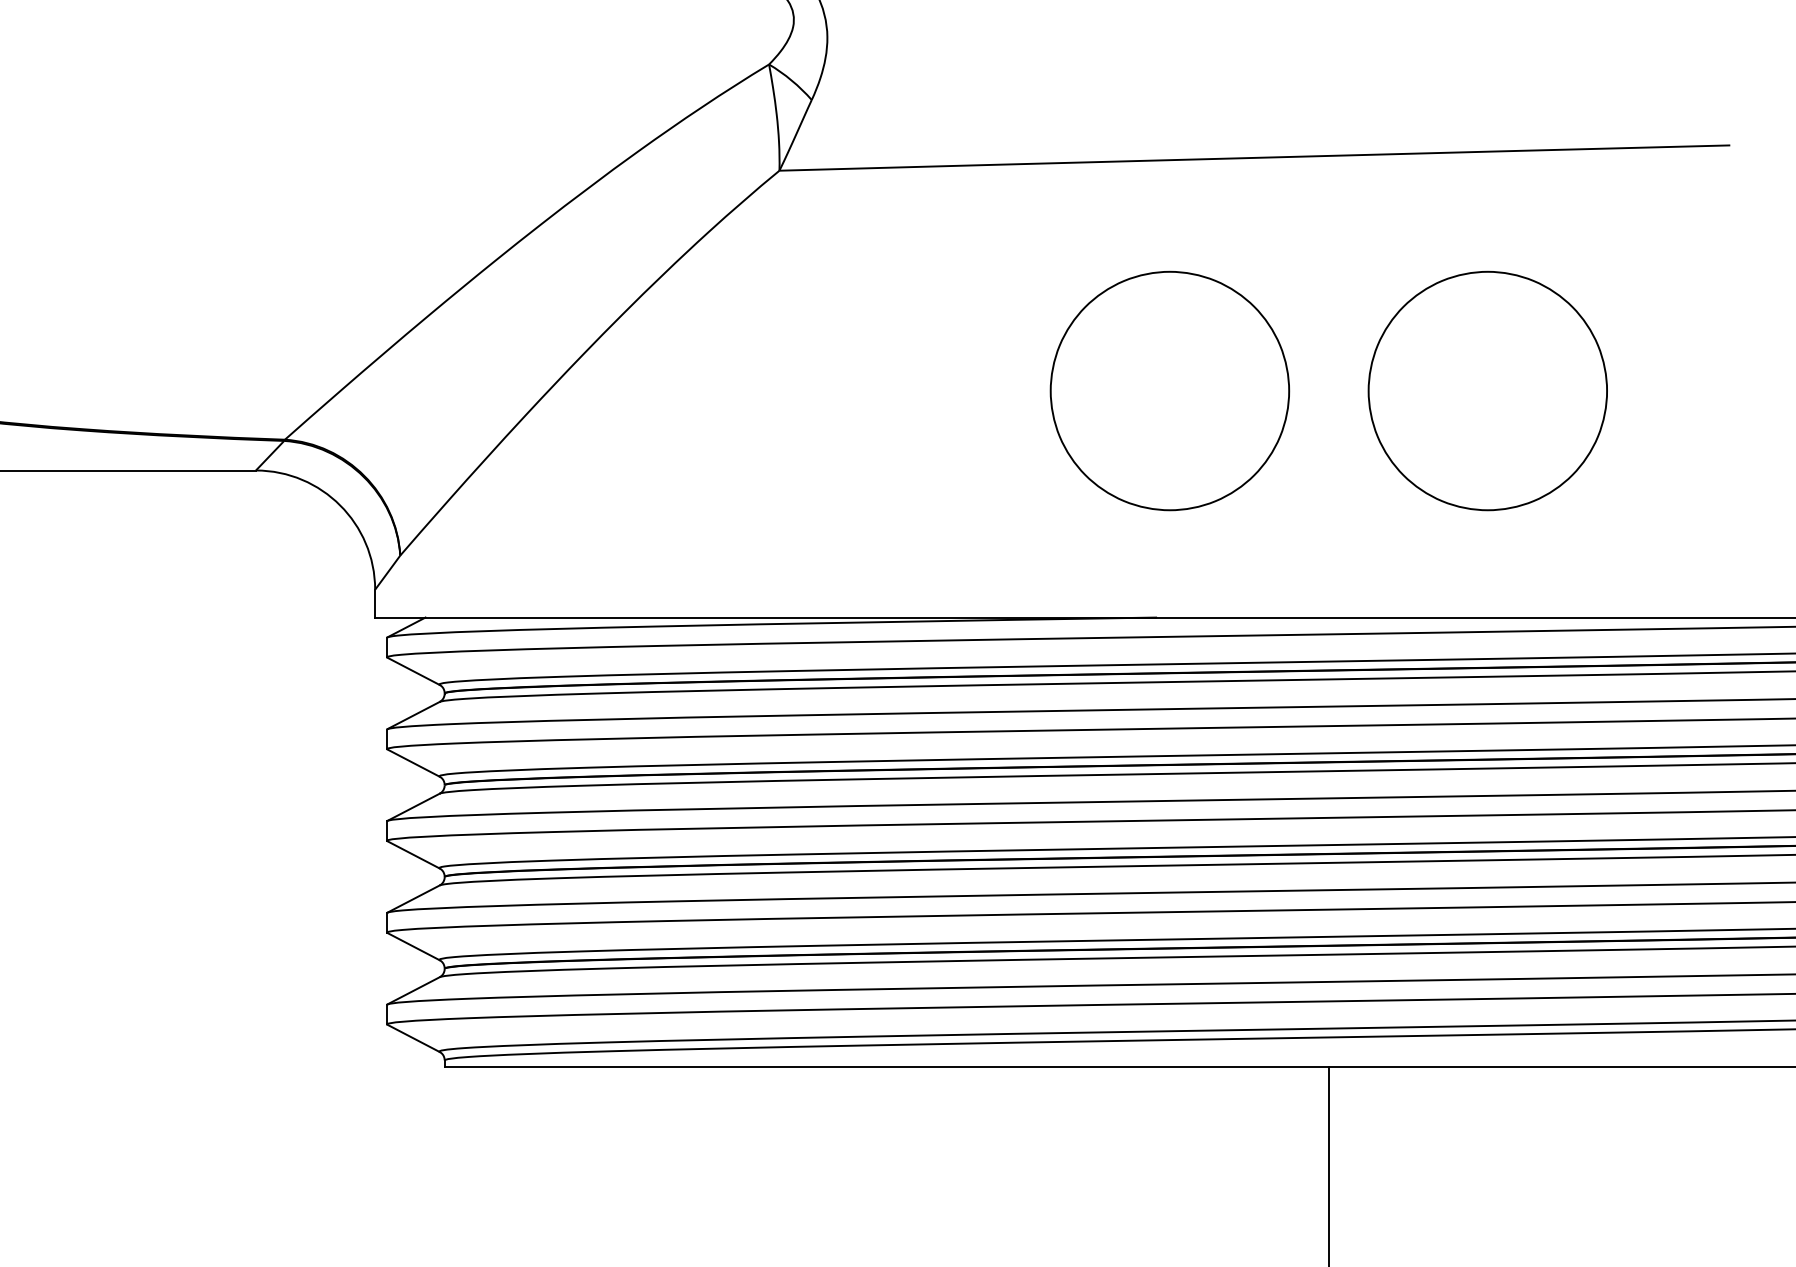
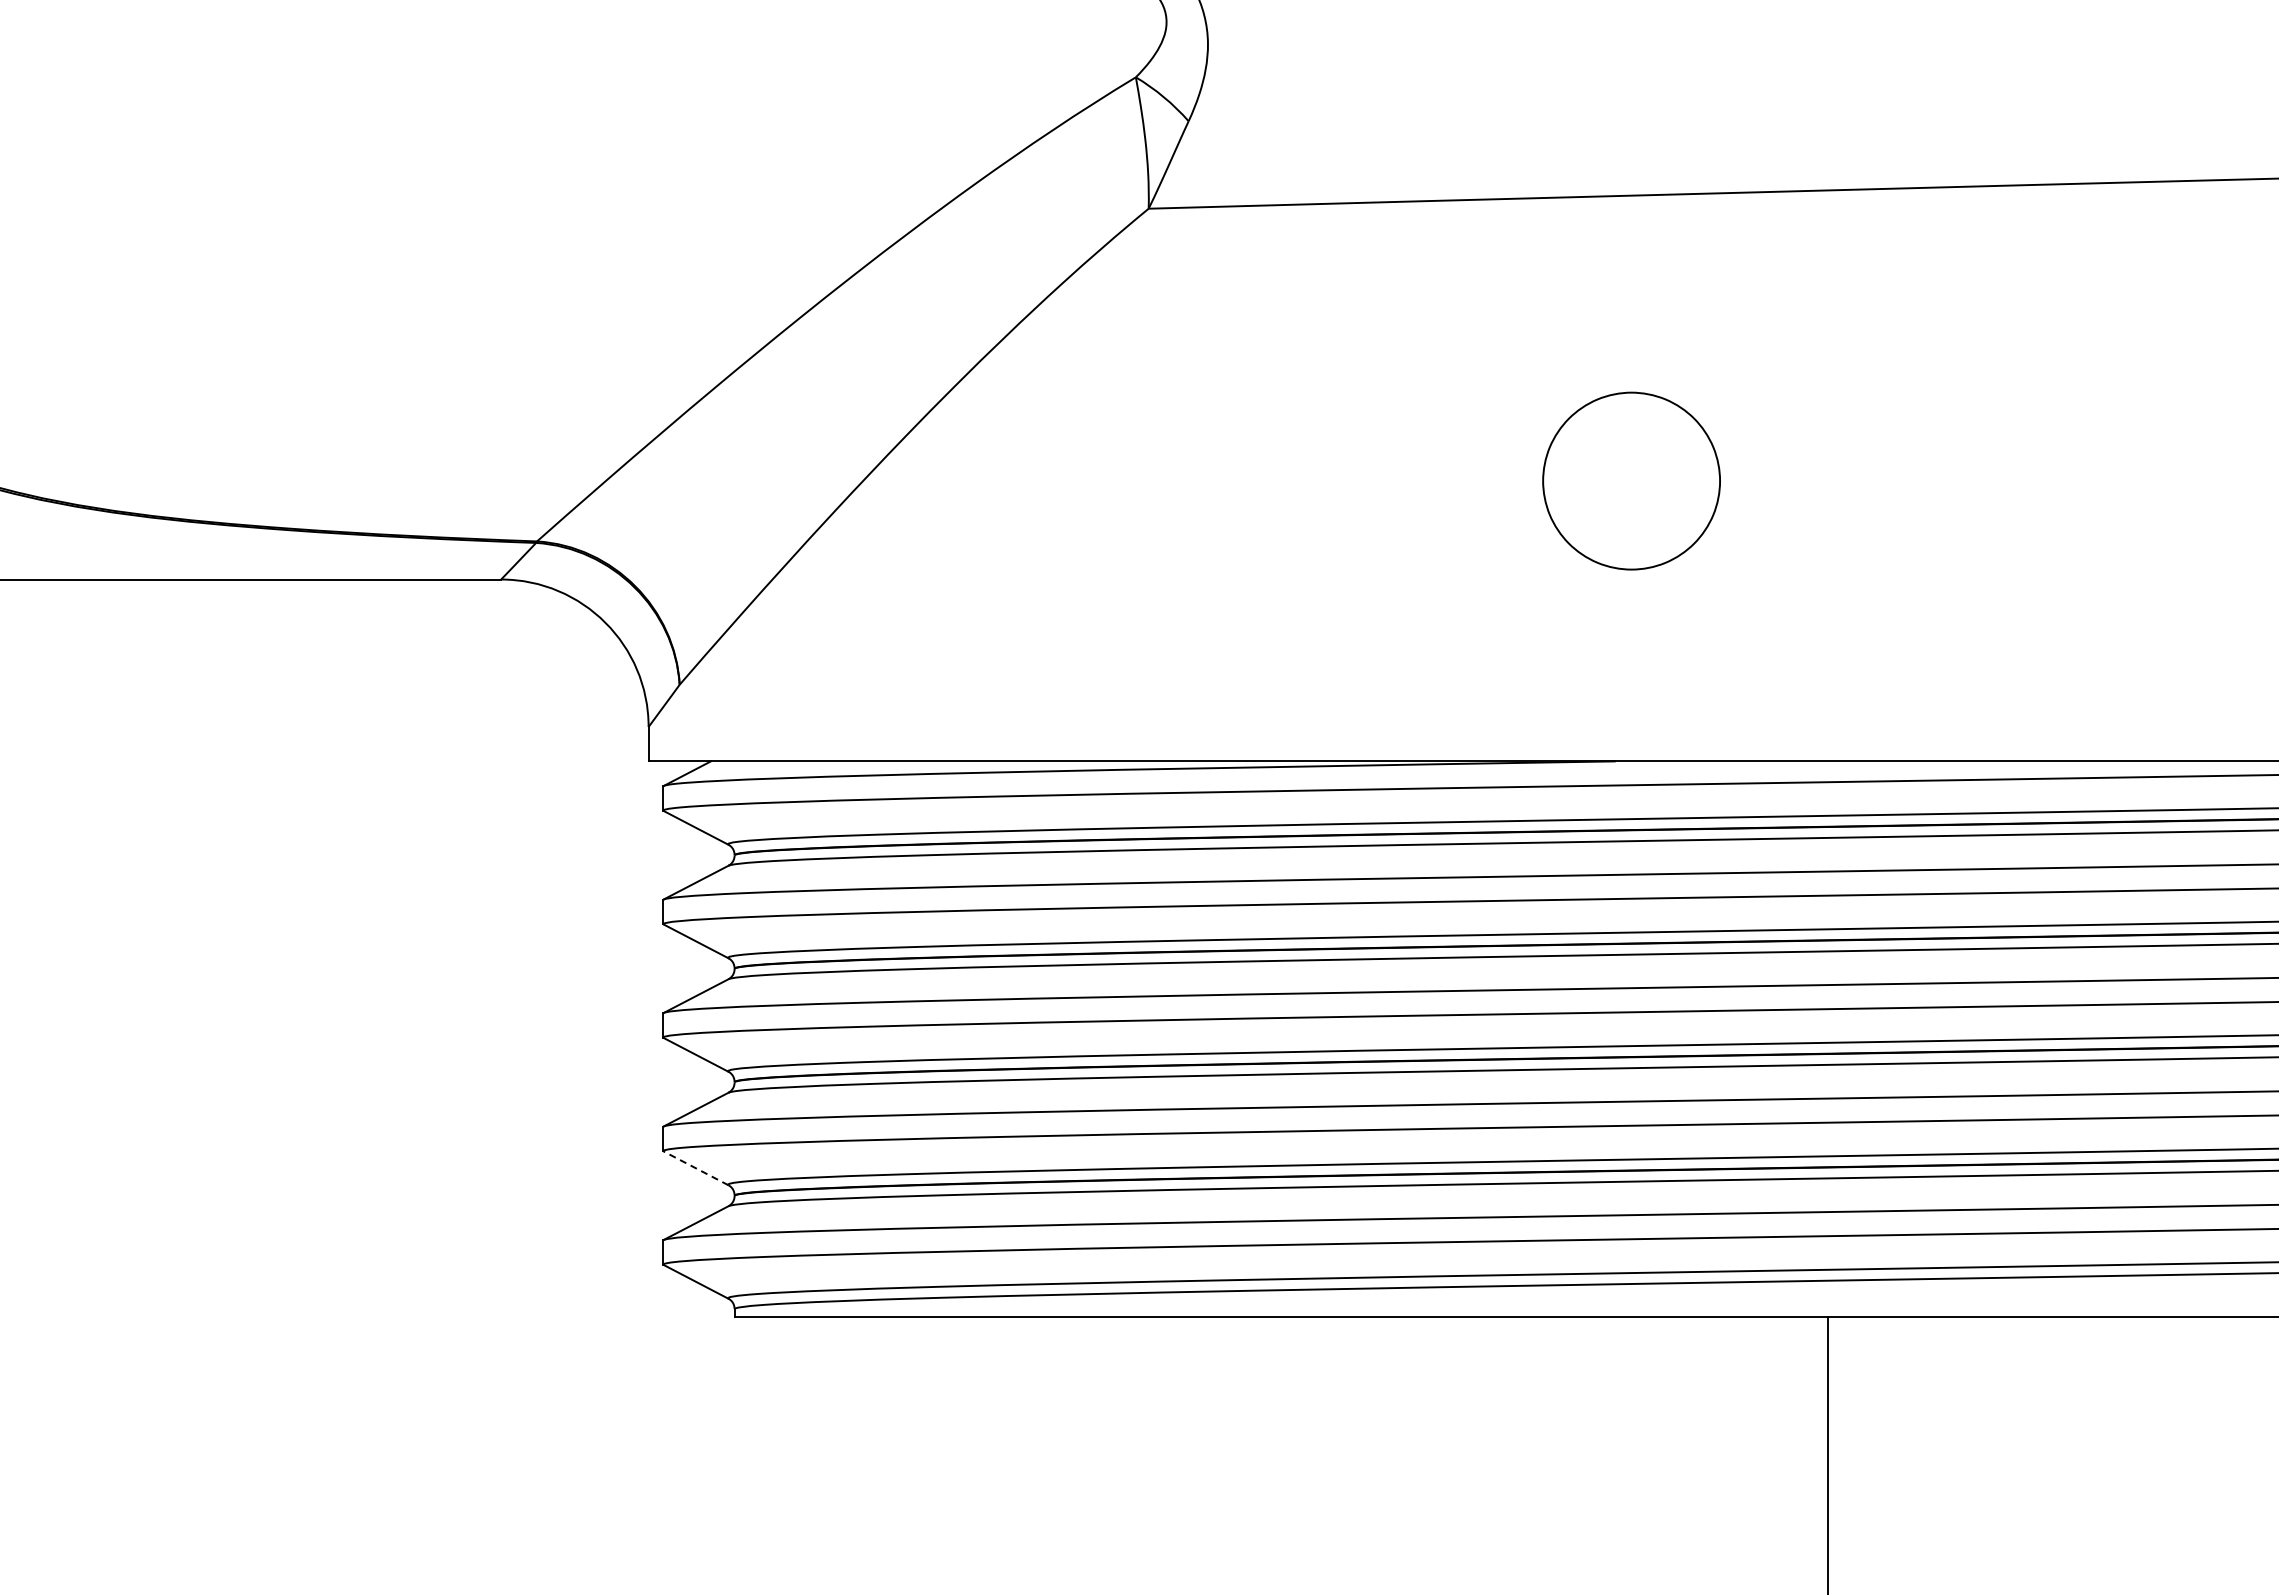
part: (1169, 390) -> (1631, 480), size x0.6
part: (1487, 390) -> (2024, 480), removed
line: (413, 946) -> (695, 1168), solid -> dashed

